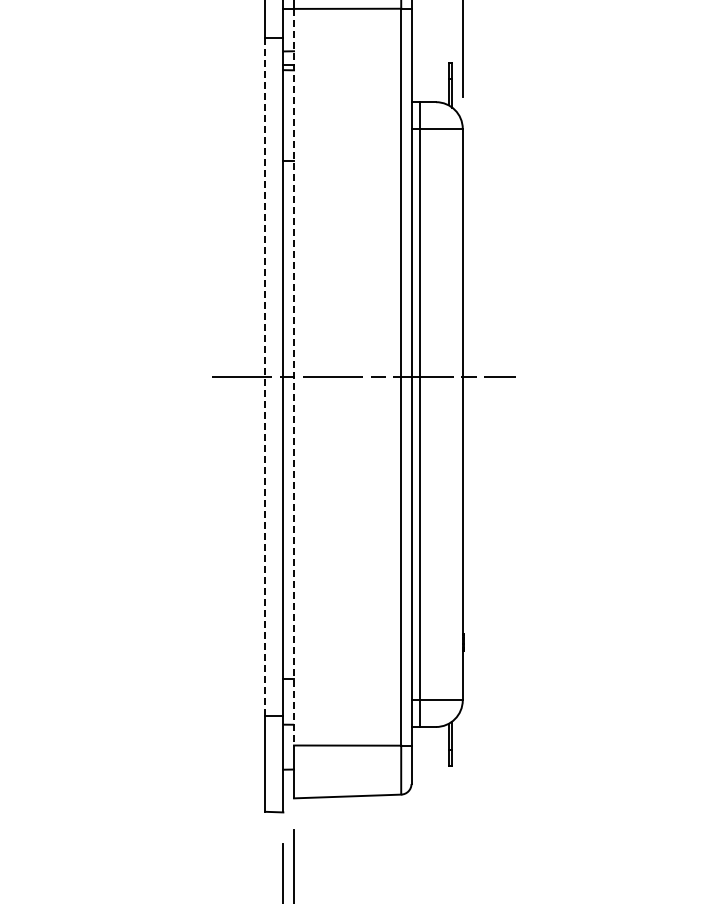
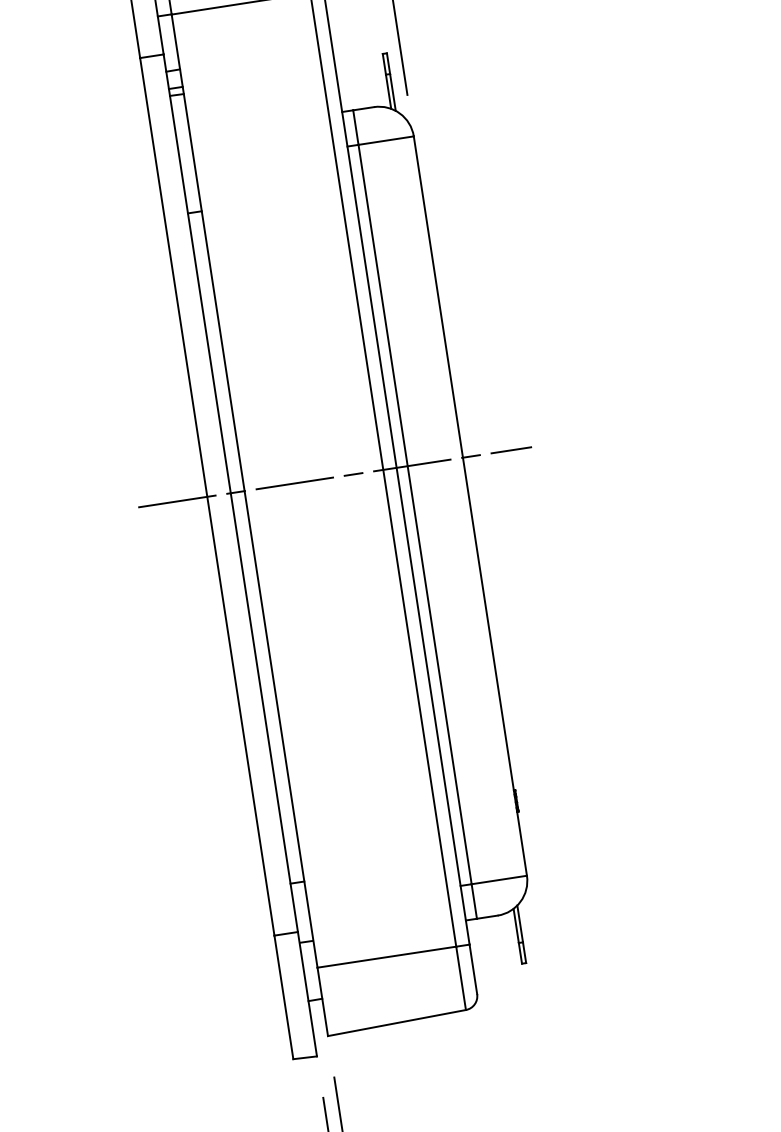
line: (265, 376) -> (207, 495), dashed -> solid
line: (294, 377) -> (245, 491), dashed -> solid

